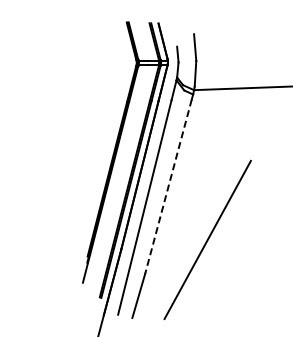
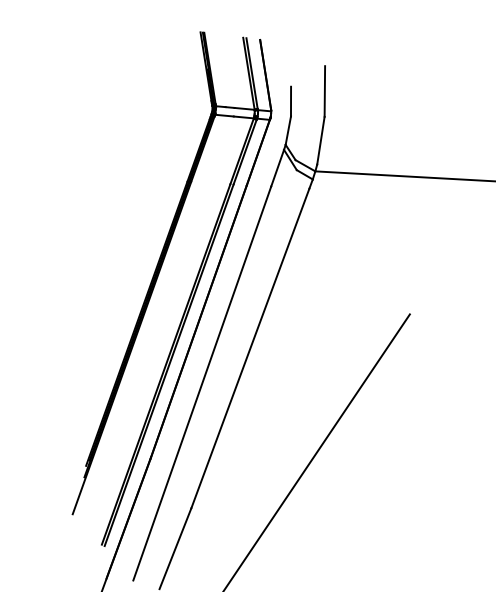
line: (168, 187) -> (250, 350), dashed -> solid

